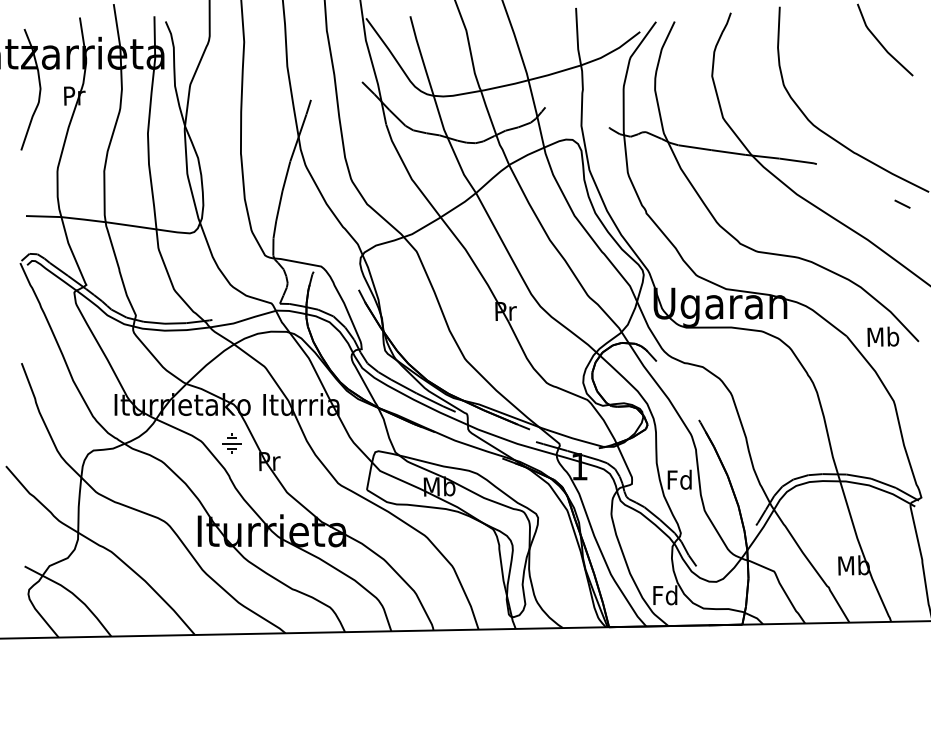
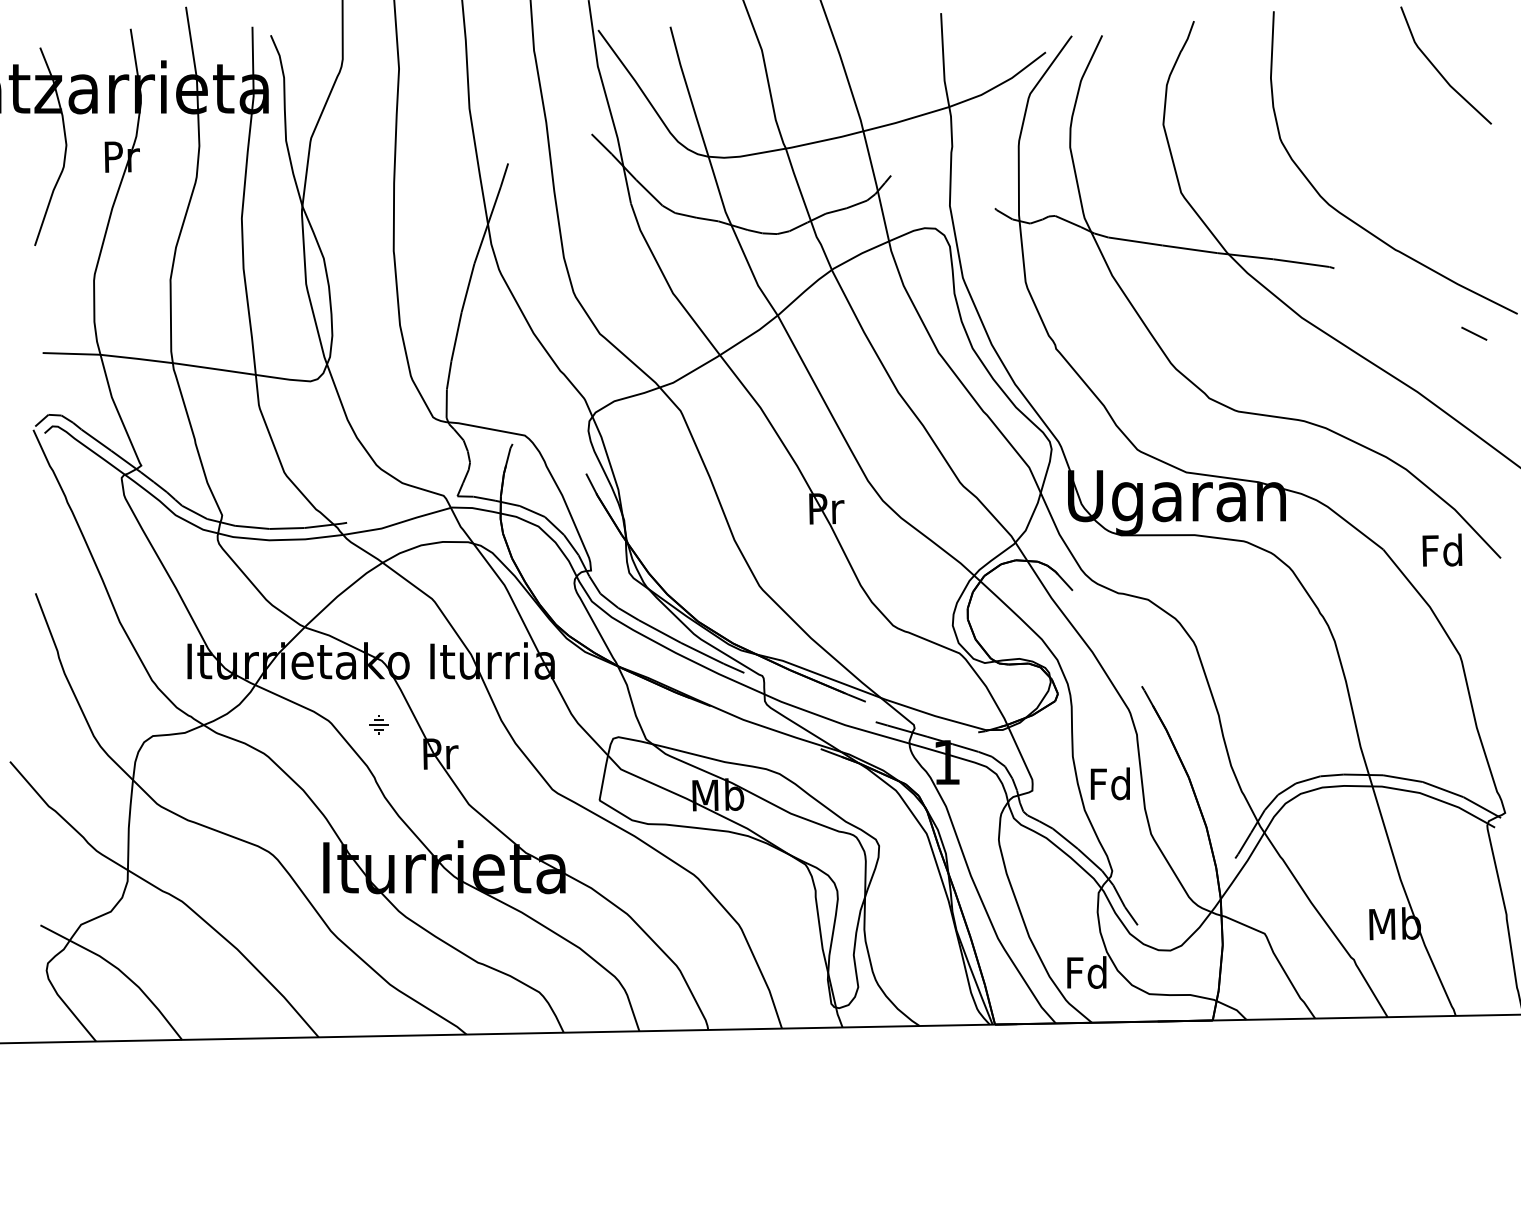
text: (883, 336) -> (1443, 549), Mb -> Fd
part: (231, 443) -> (378, 724), size x0.6

